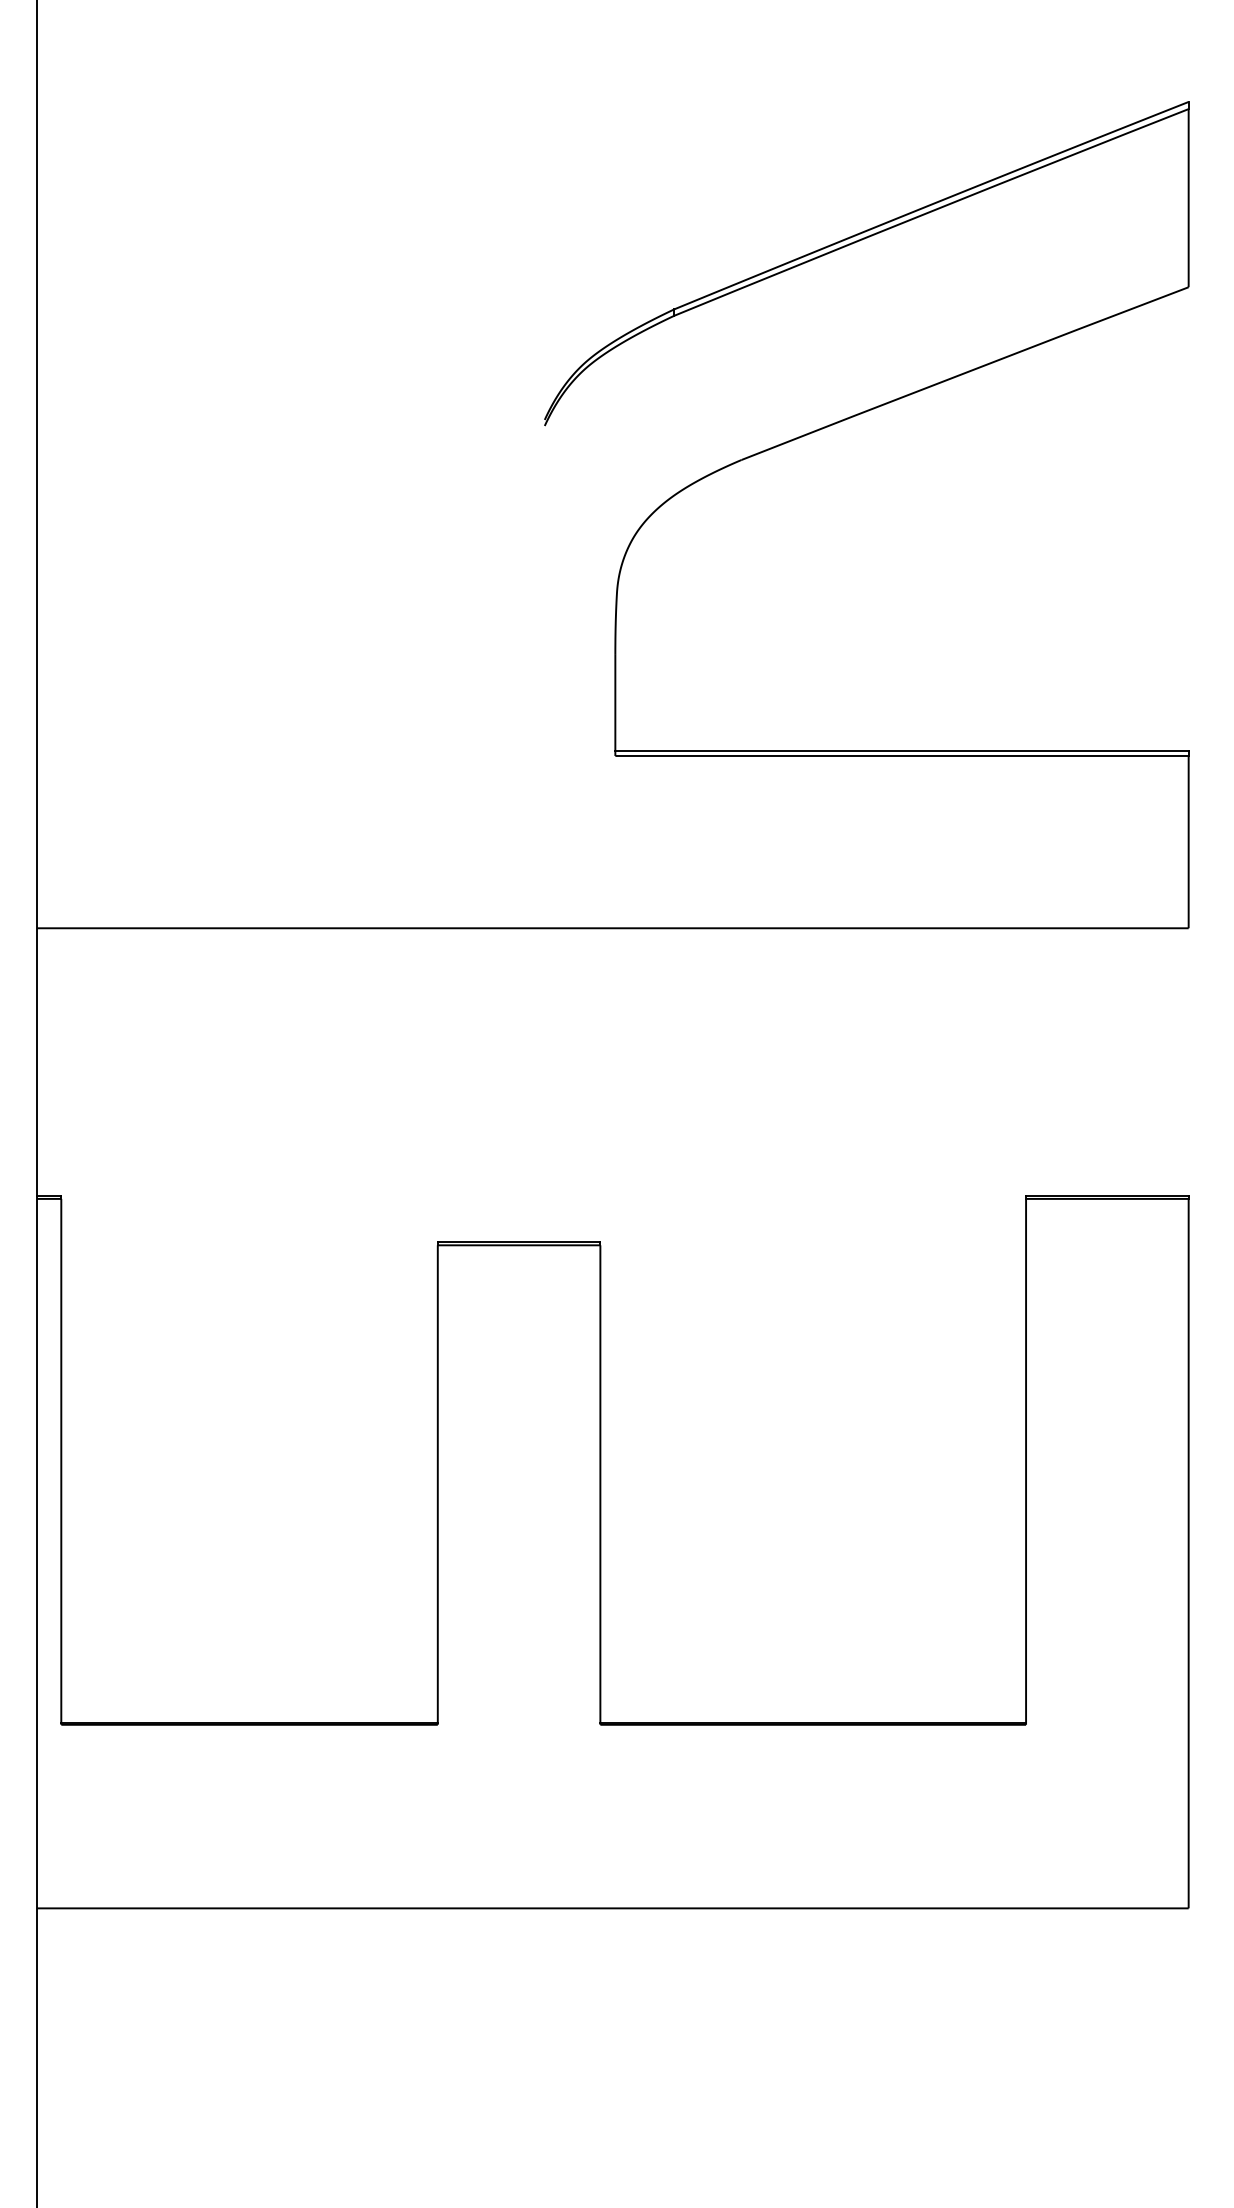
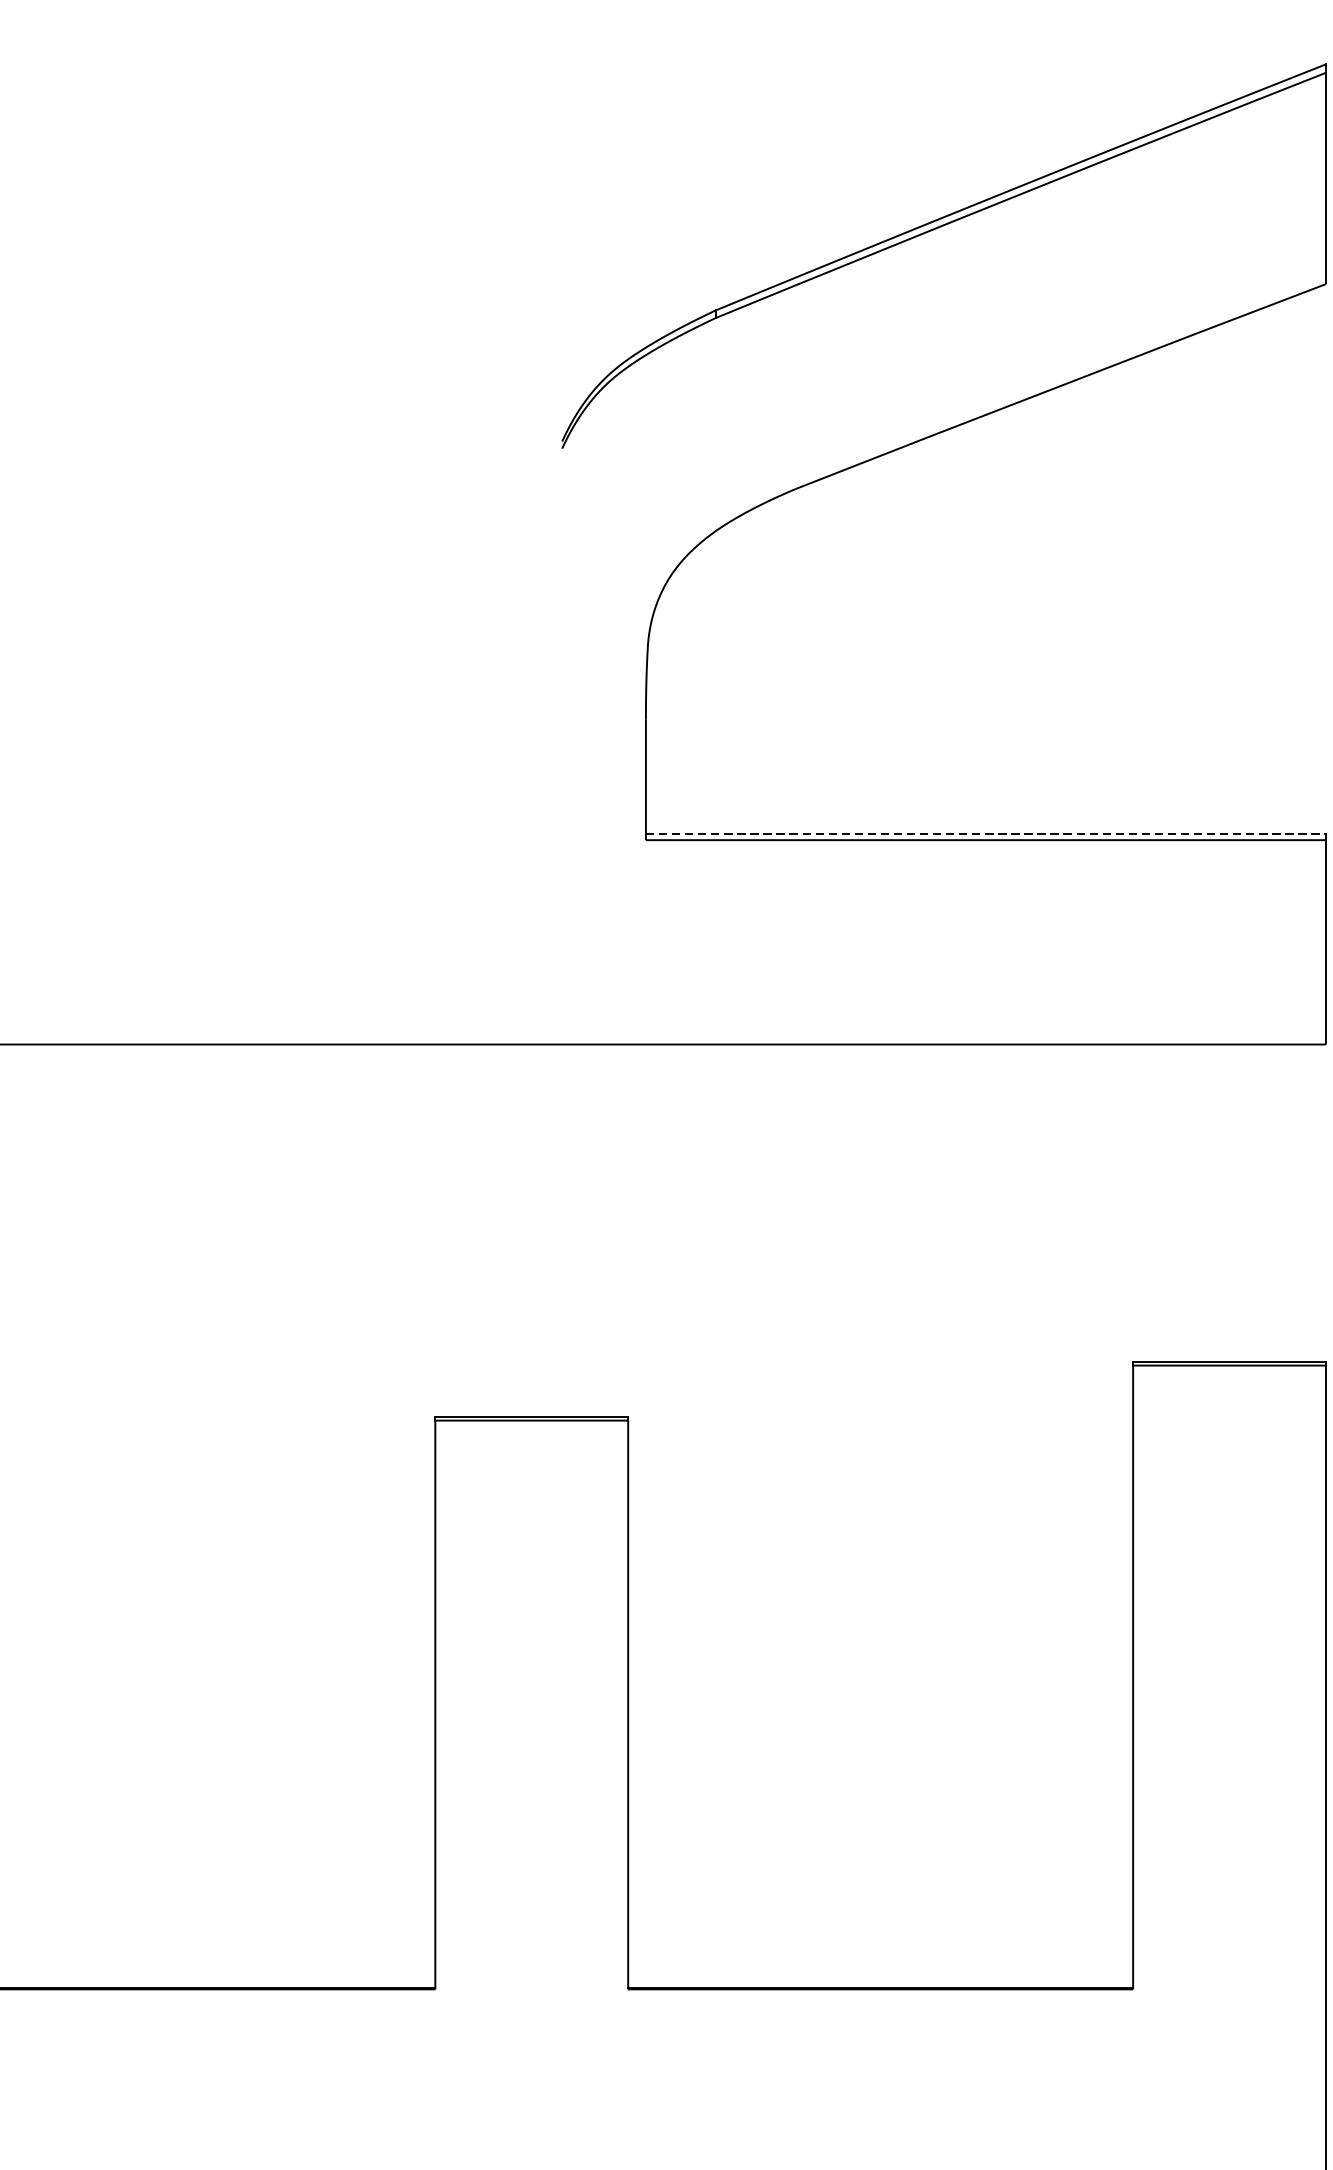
line: (902, 751) -> (986, 834), solid -> dashed

